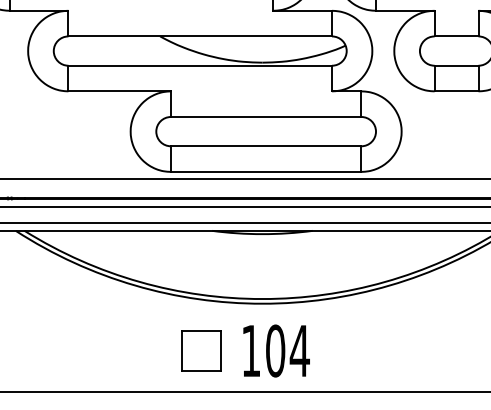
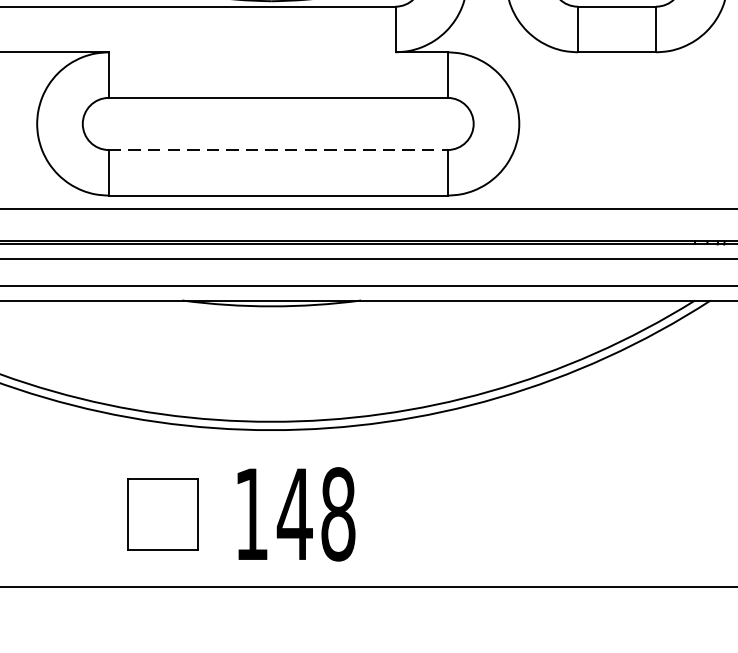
line: (266, 146) -> (278, 150), solid -> dashed
text: (287, 350) -> (316, 513), 104 -> 148

